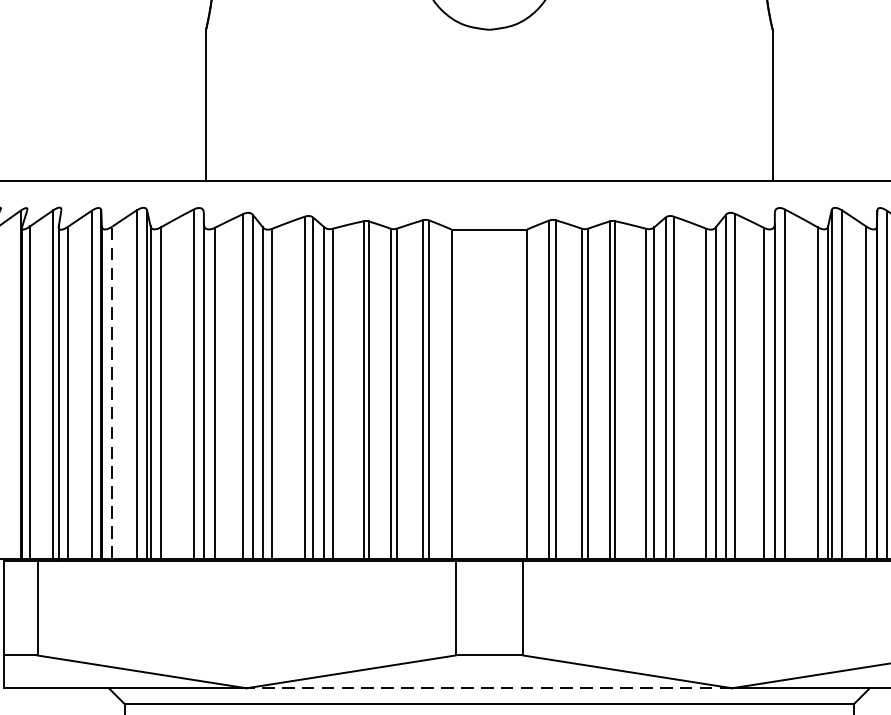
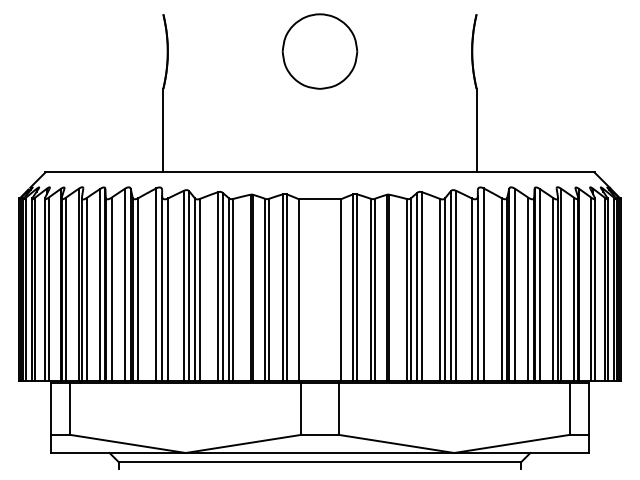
line: (112, 392) -> (111, 289), dashed -> solid
line: (488, 687) -> (319, 452), dashed -> solid

